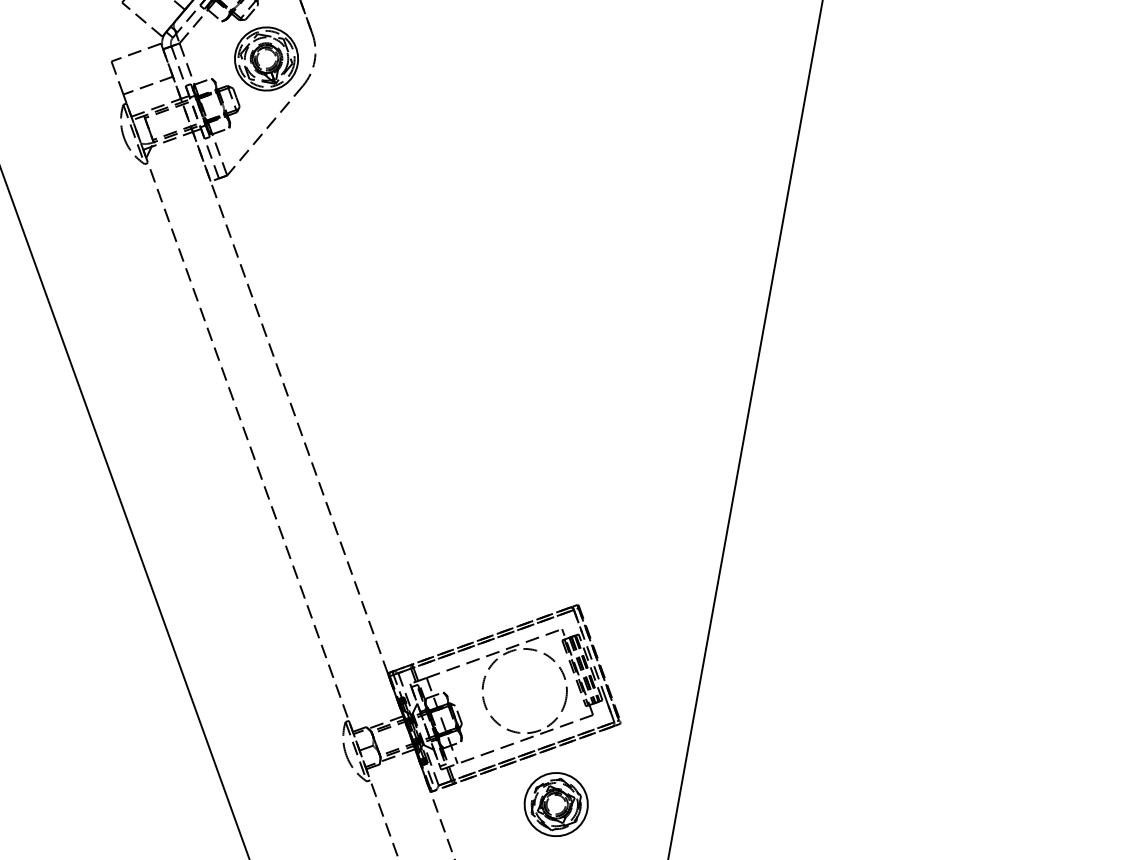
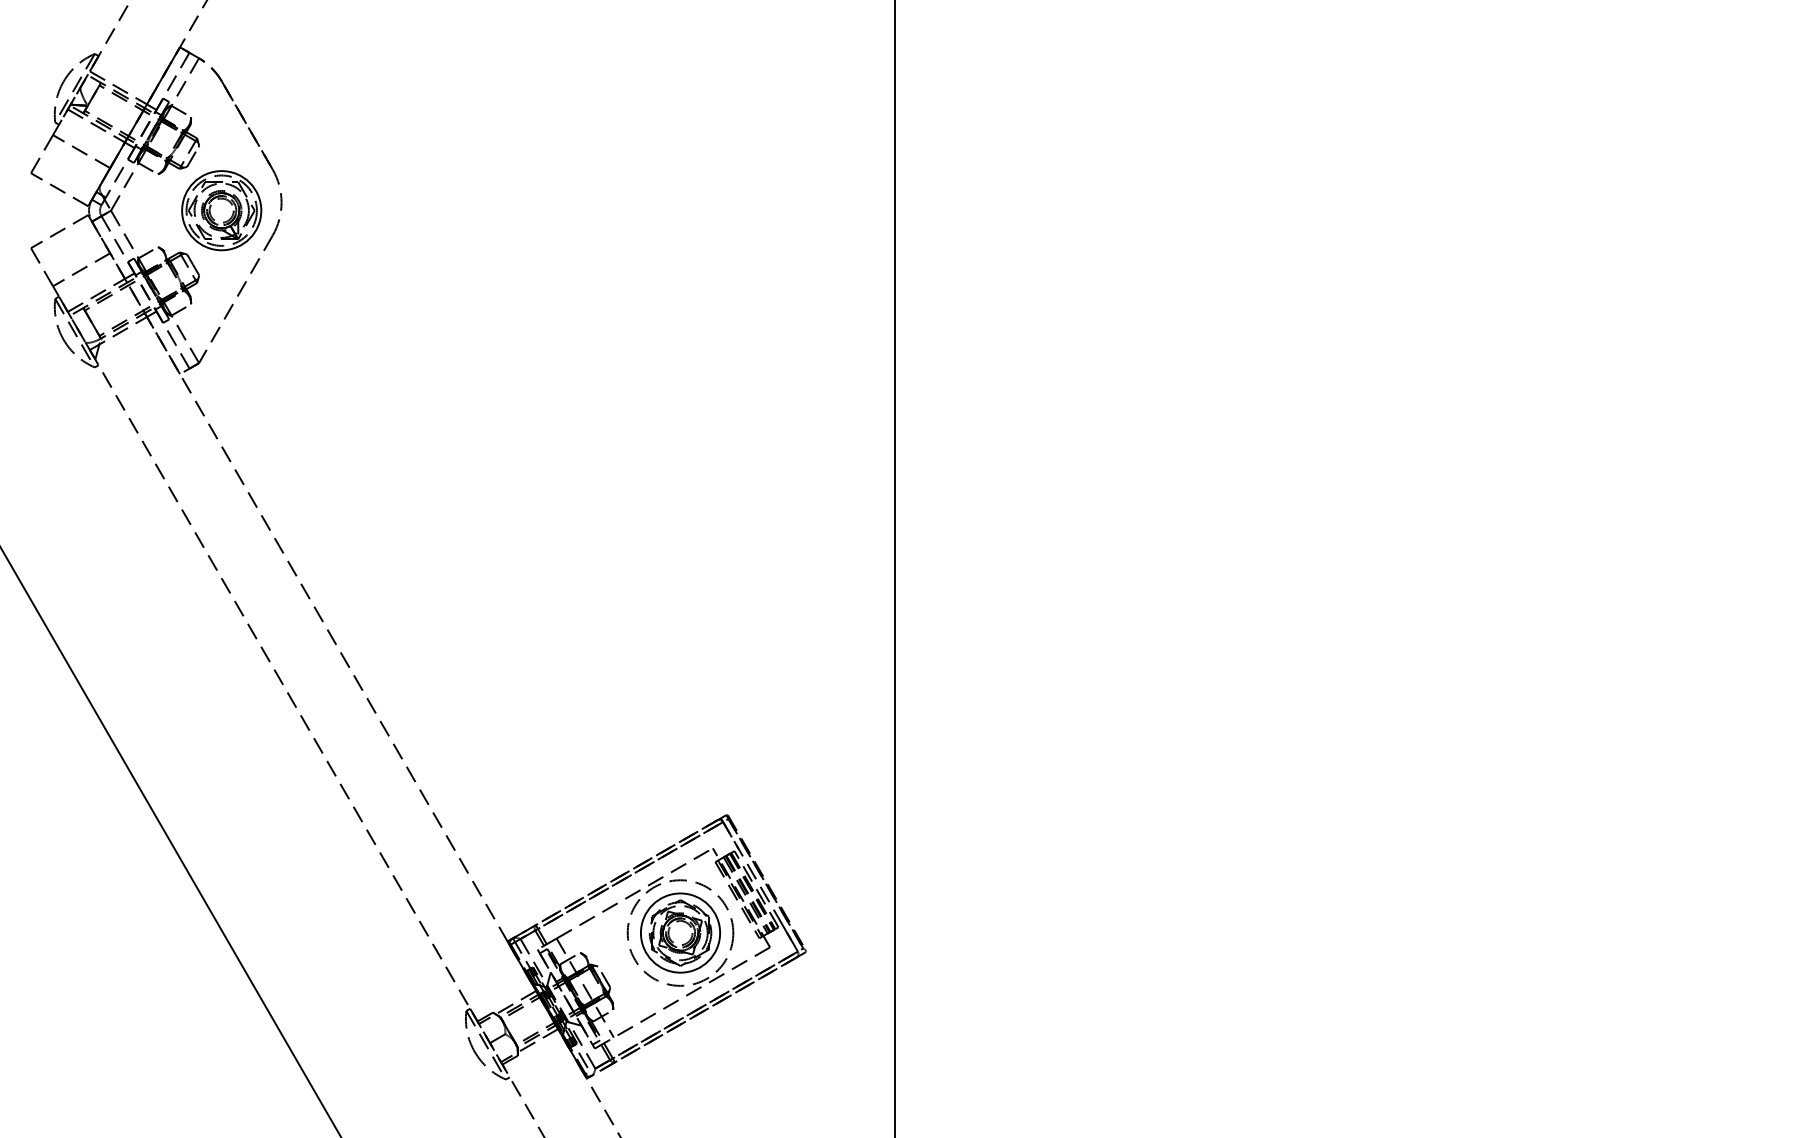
part: (556, 804) -> (680, 932), moved

